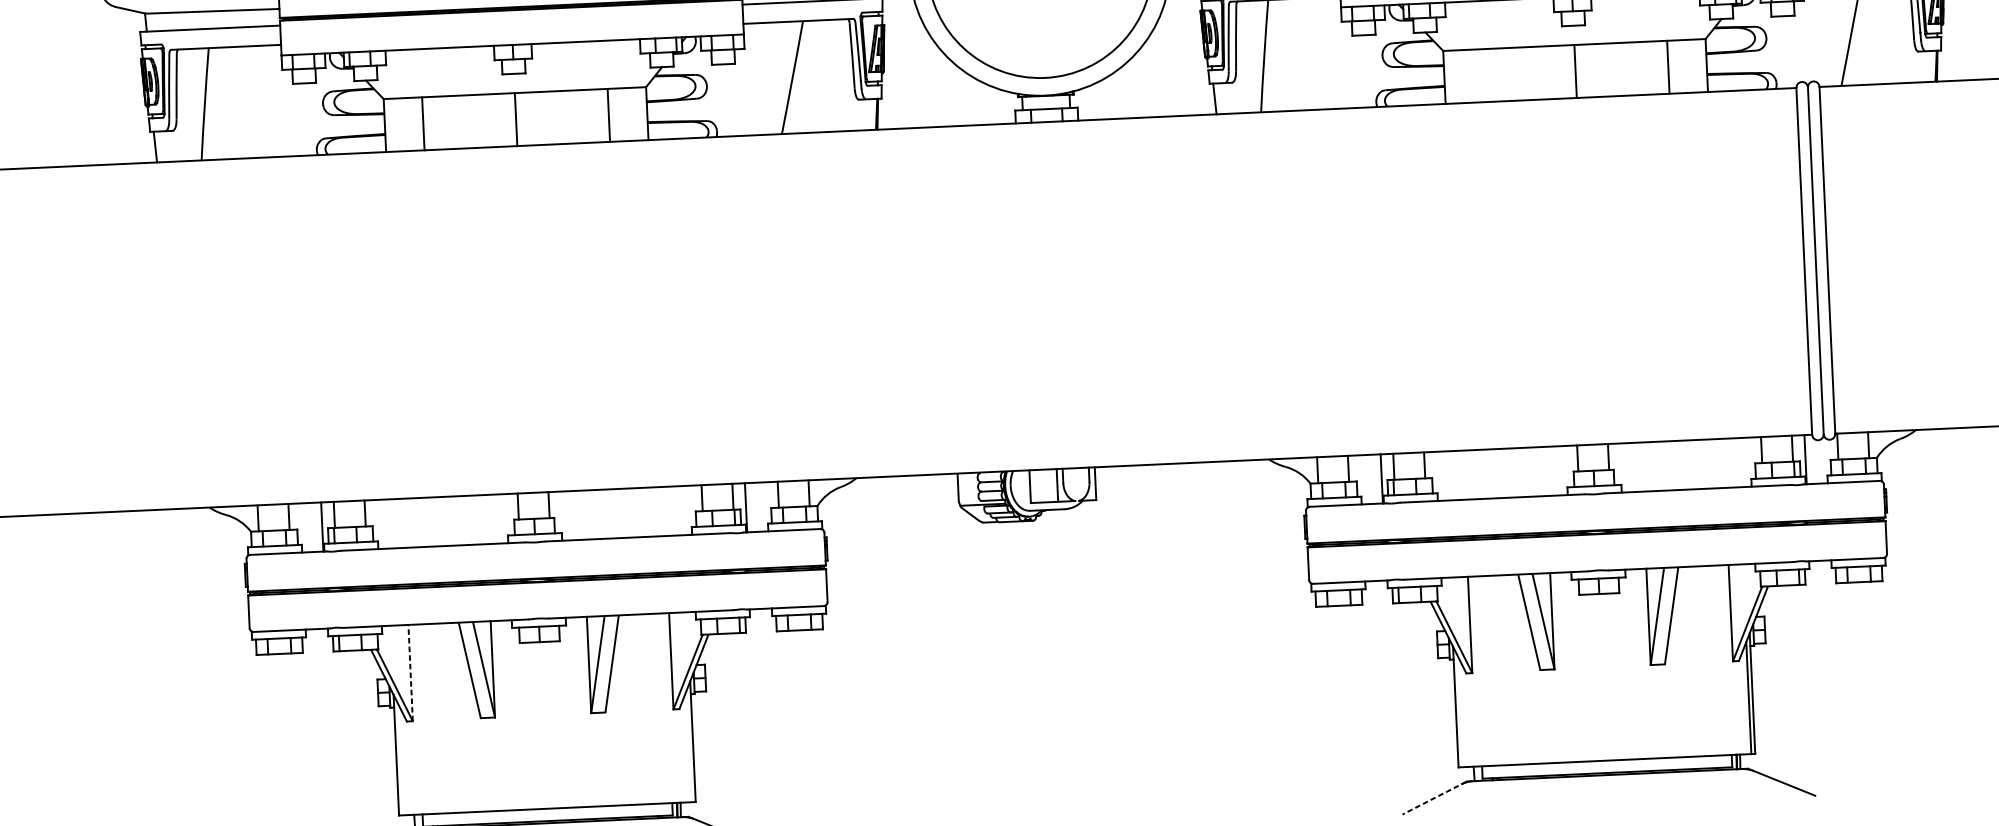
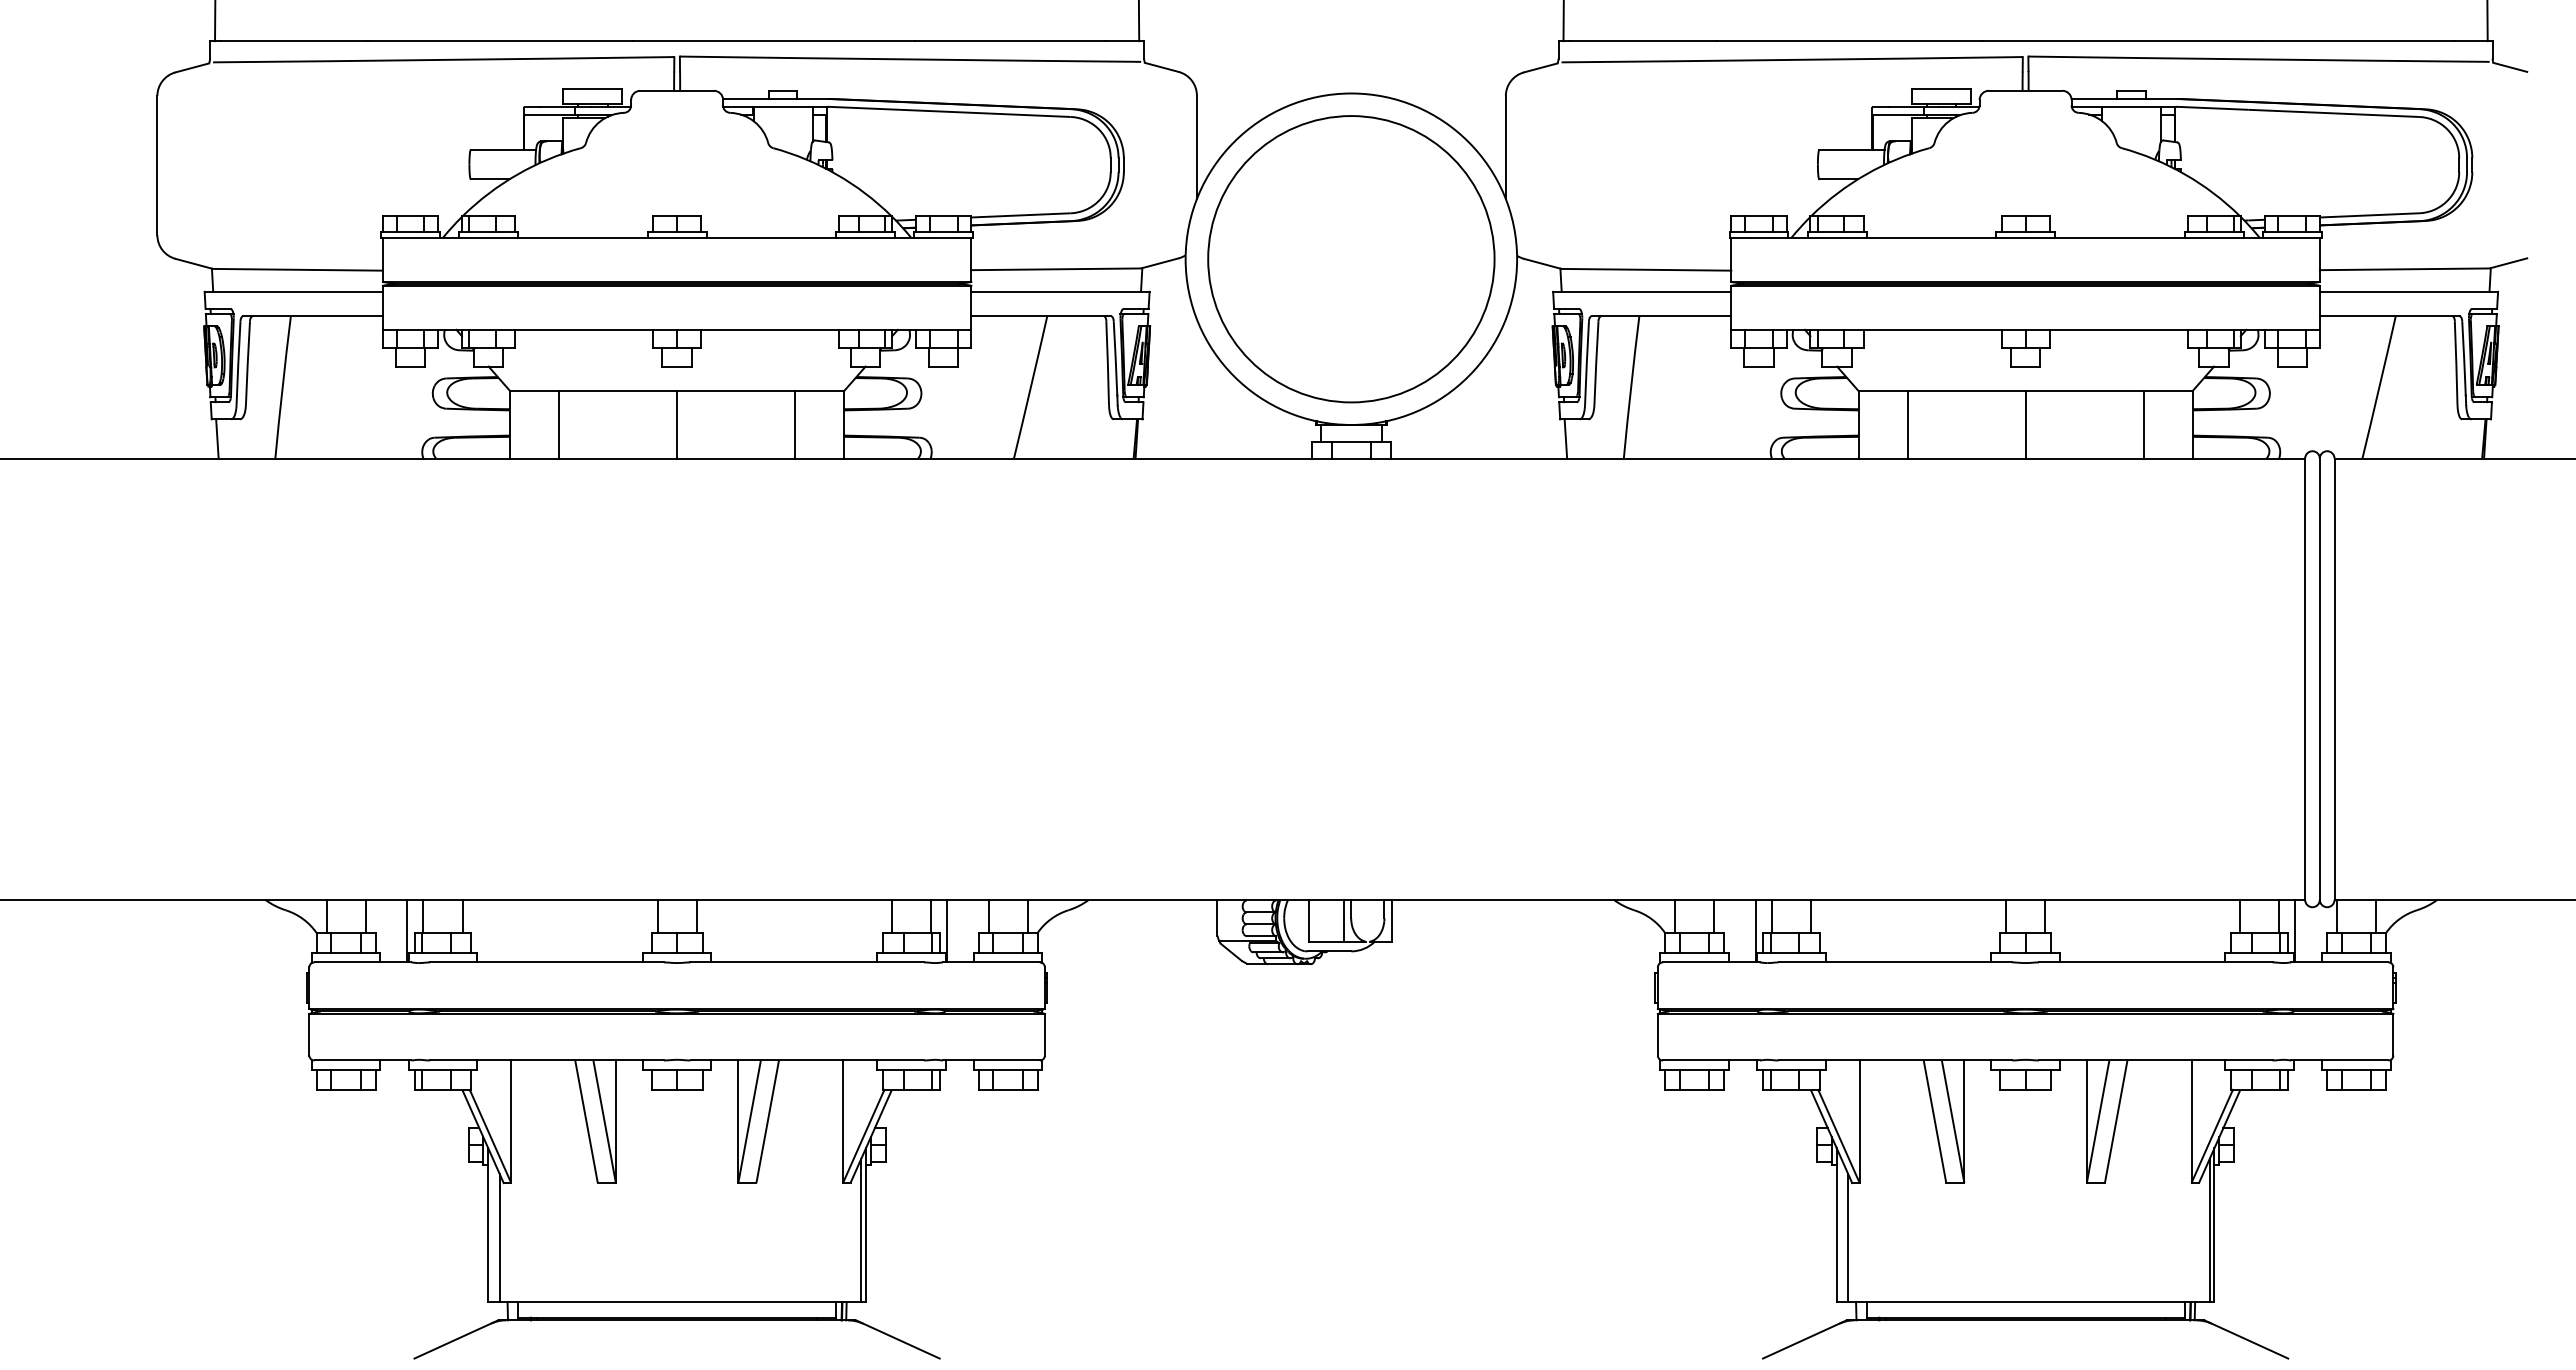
line: (1482, 75) -> (1907, 424), added
line: (410, 672) -> (511, 1121), dashed -> solid
line: (1465, 716) -> (1848, 1237), added
line: (689, 746) -> (861, 1230), added
line: (405, 764) -> (499, 1237), added
line: (1434, 798) -> (1804, 1339), dashed -> solid

